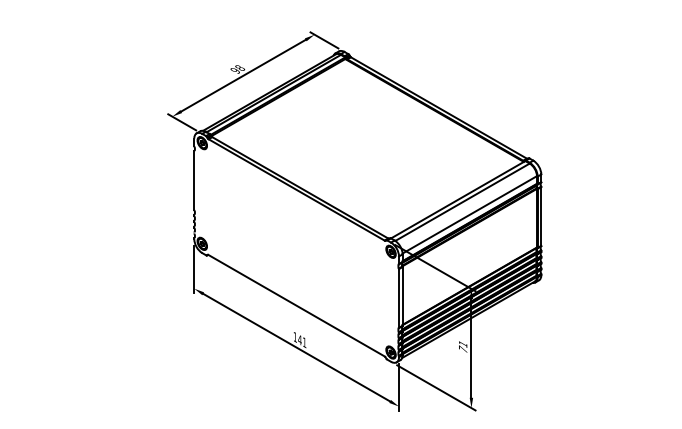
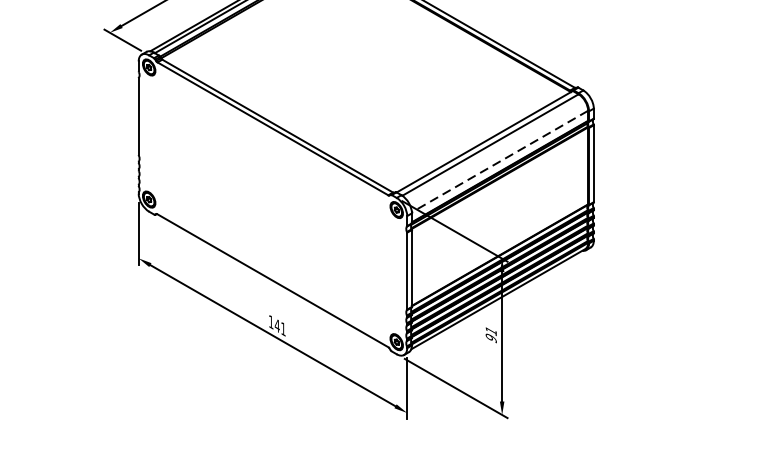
line: (469, 214) -> (499, 161), solid -> dashed
text: (463, 349) -> (491, 338), 71 -> 91

